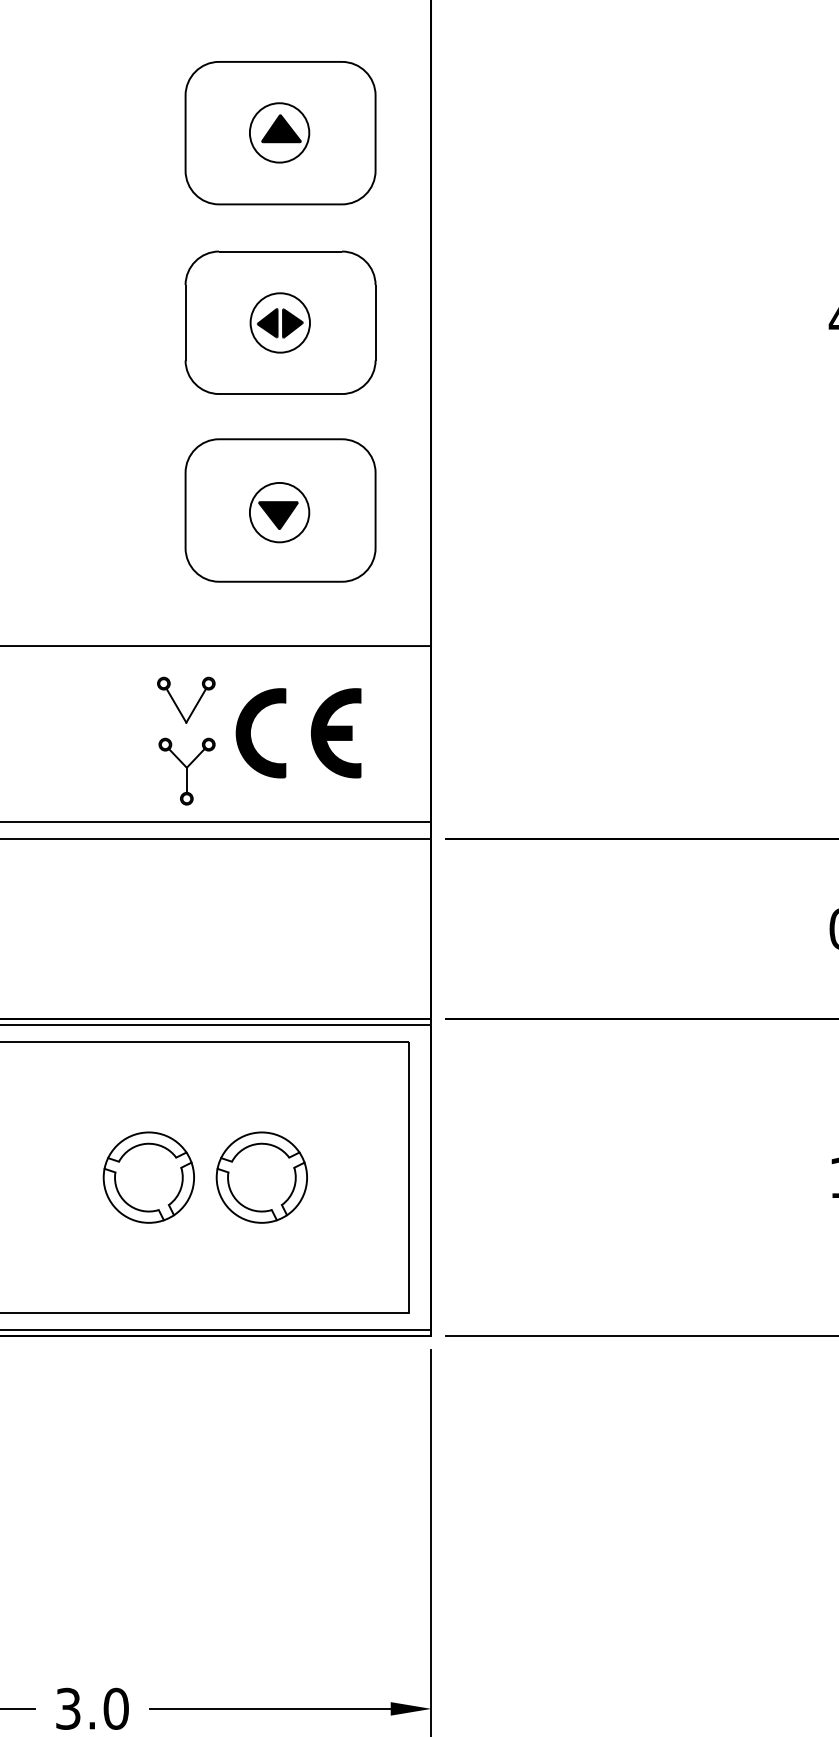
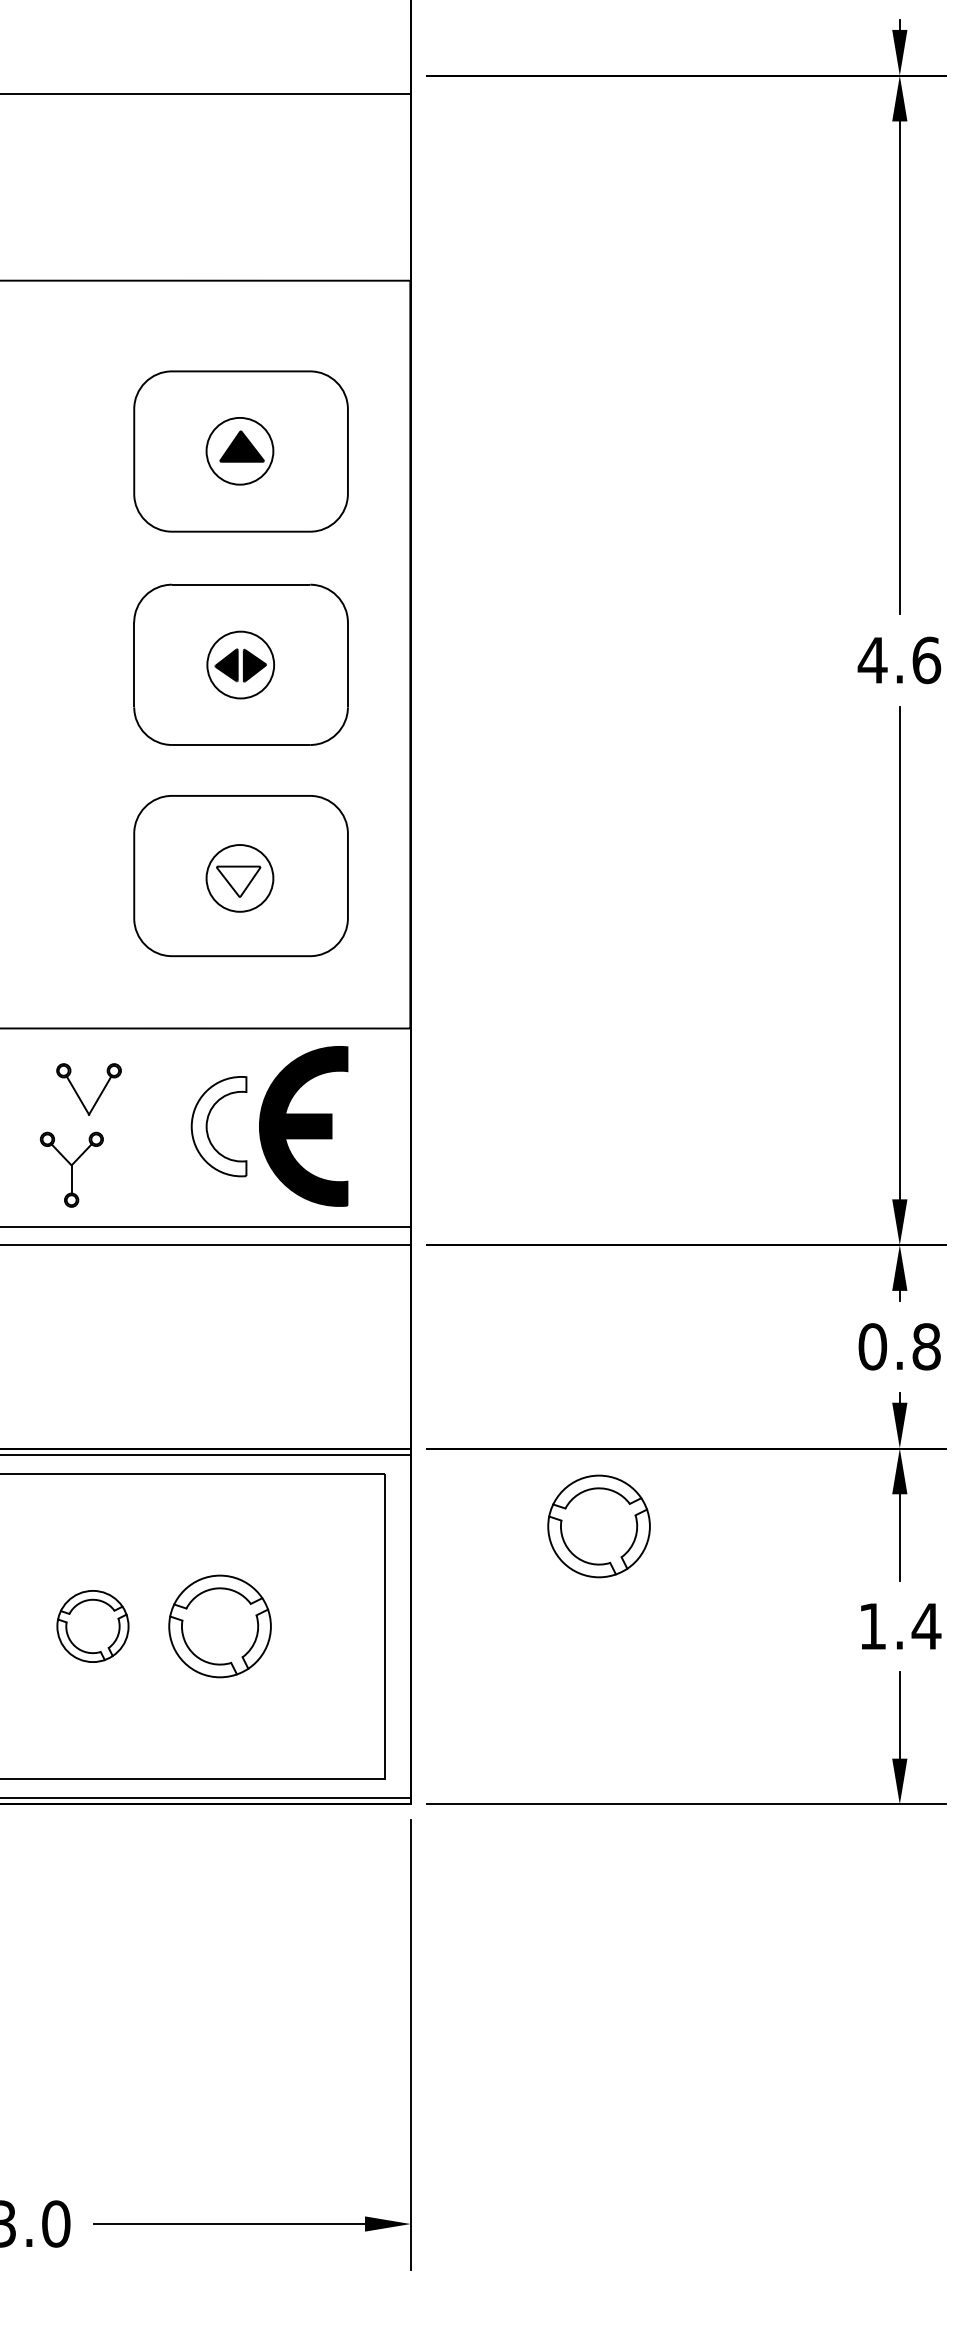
fill: (278, 515) -> (238, 881), removed
part: (176, 704) -> (78, 1094), moved
fill: (260, 733) -> (218, 1126), removed
part: (336, 733) -> (303, 1126), size x1.6
part: (186, 771) -> (71, 1169), moved
part: (598, 1088) -> (598, 1526), added
part: (148, 1177) -> (92, 1626), size x0.7

